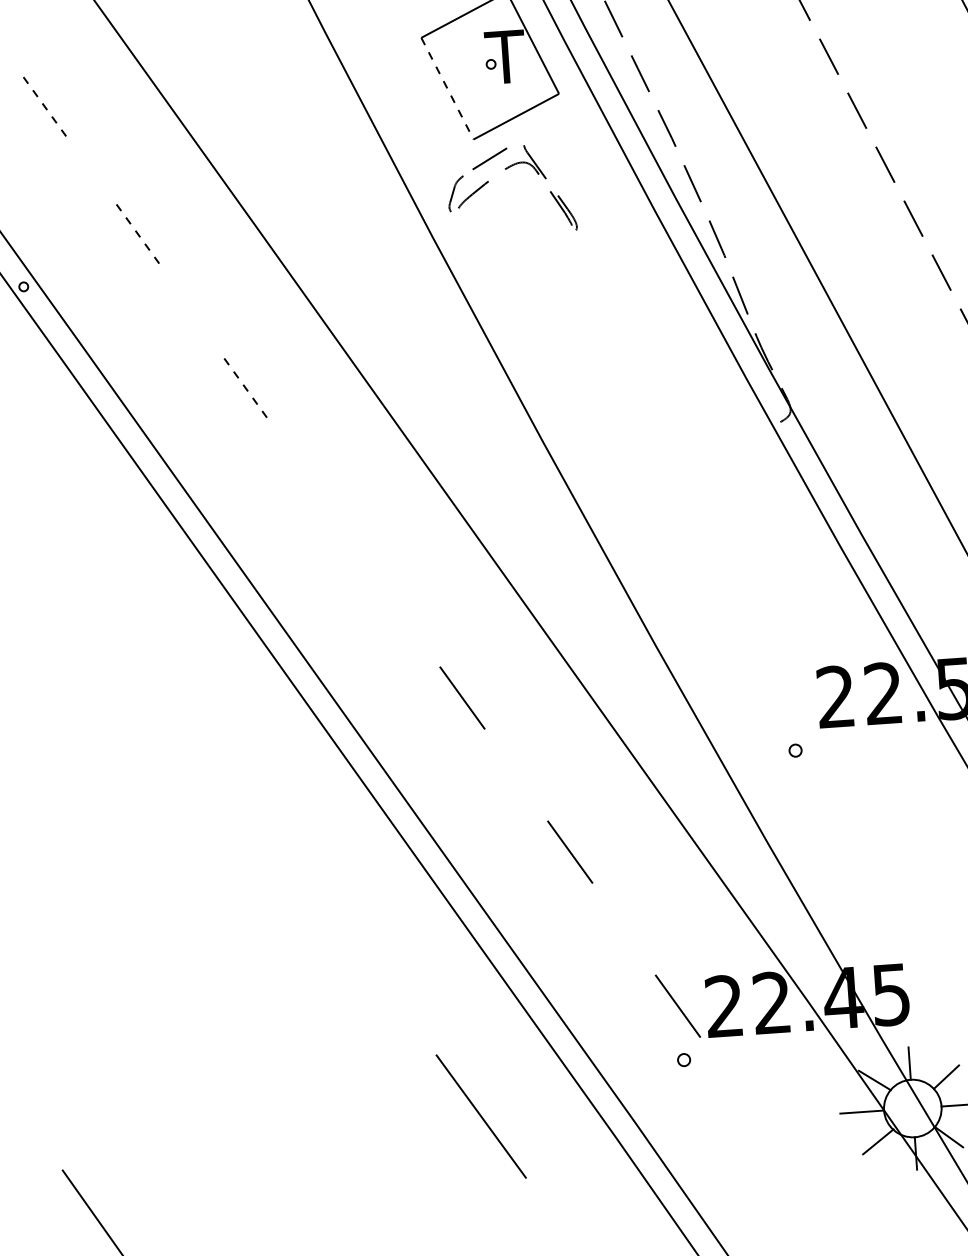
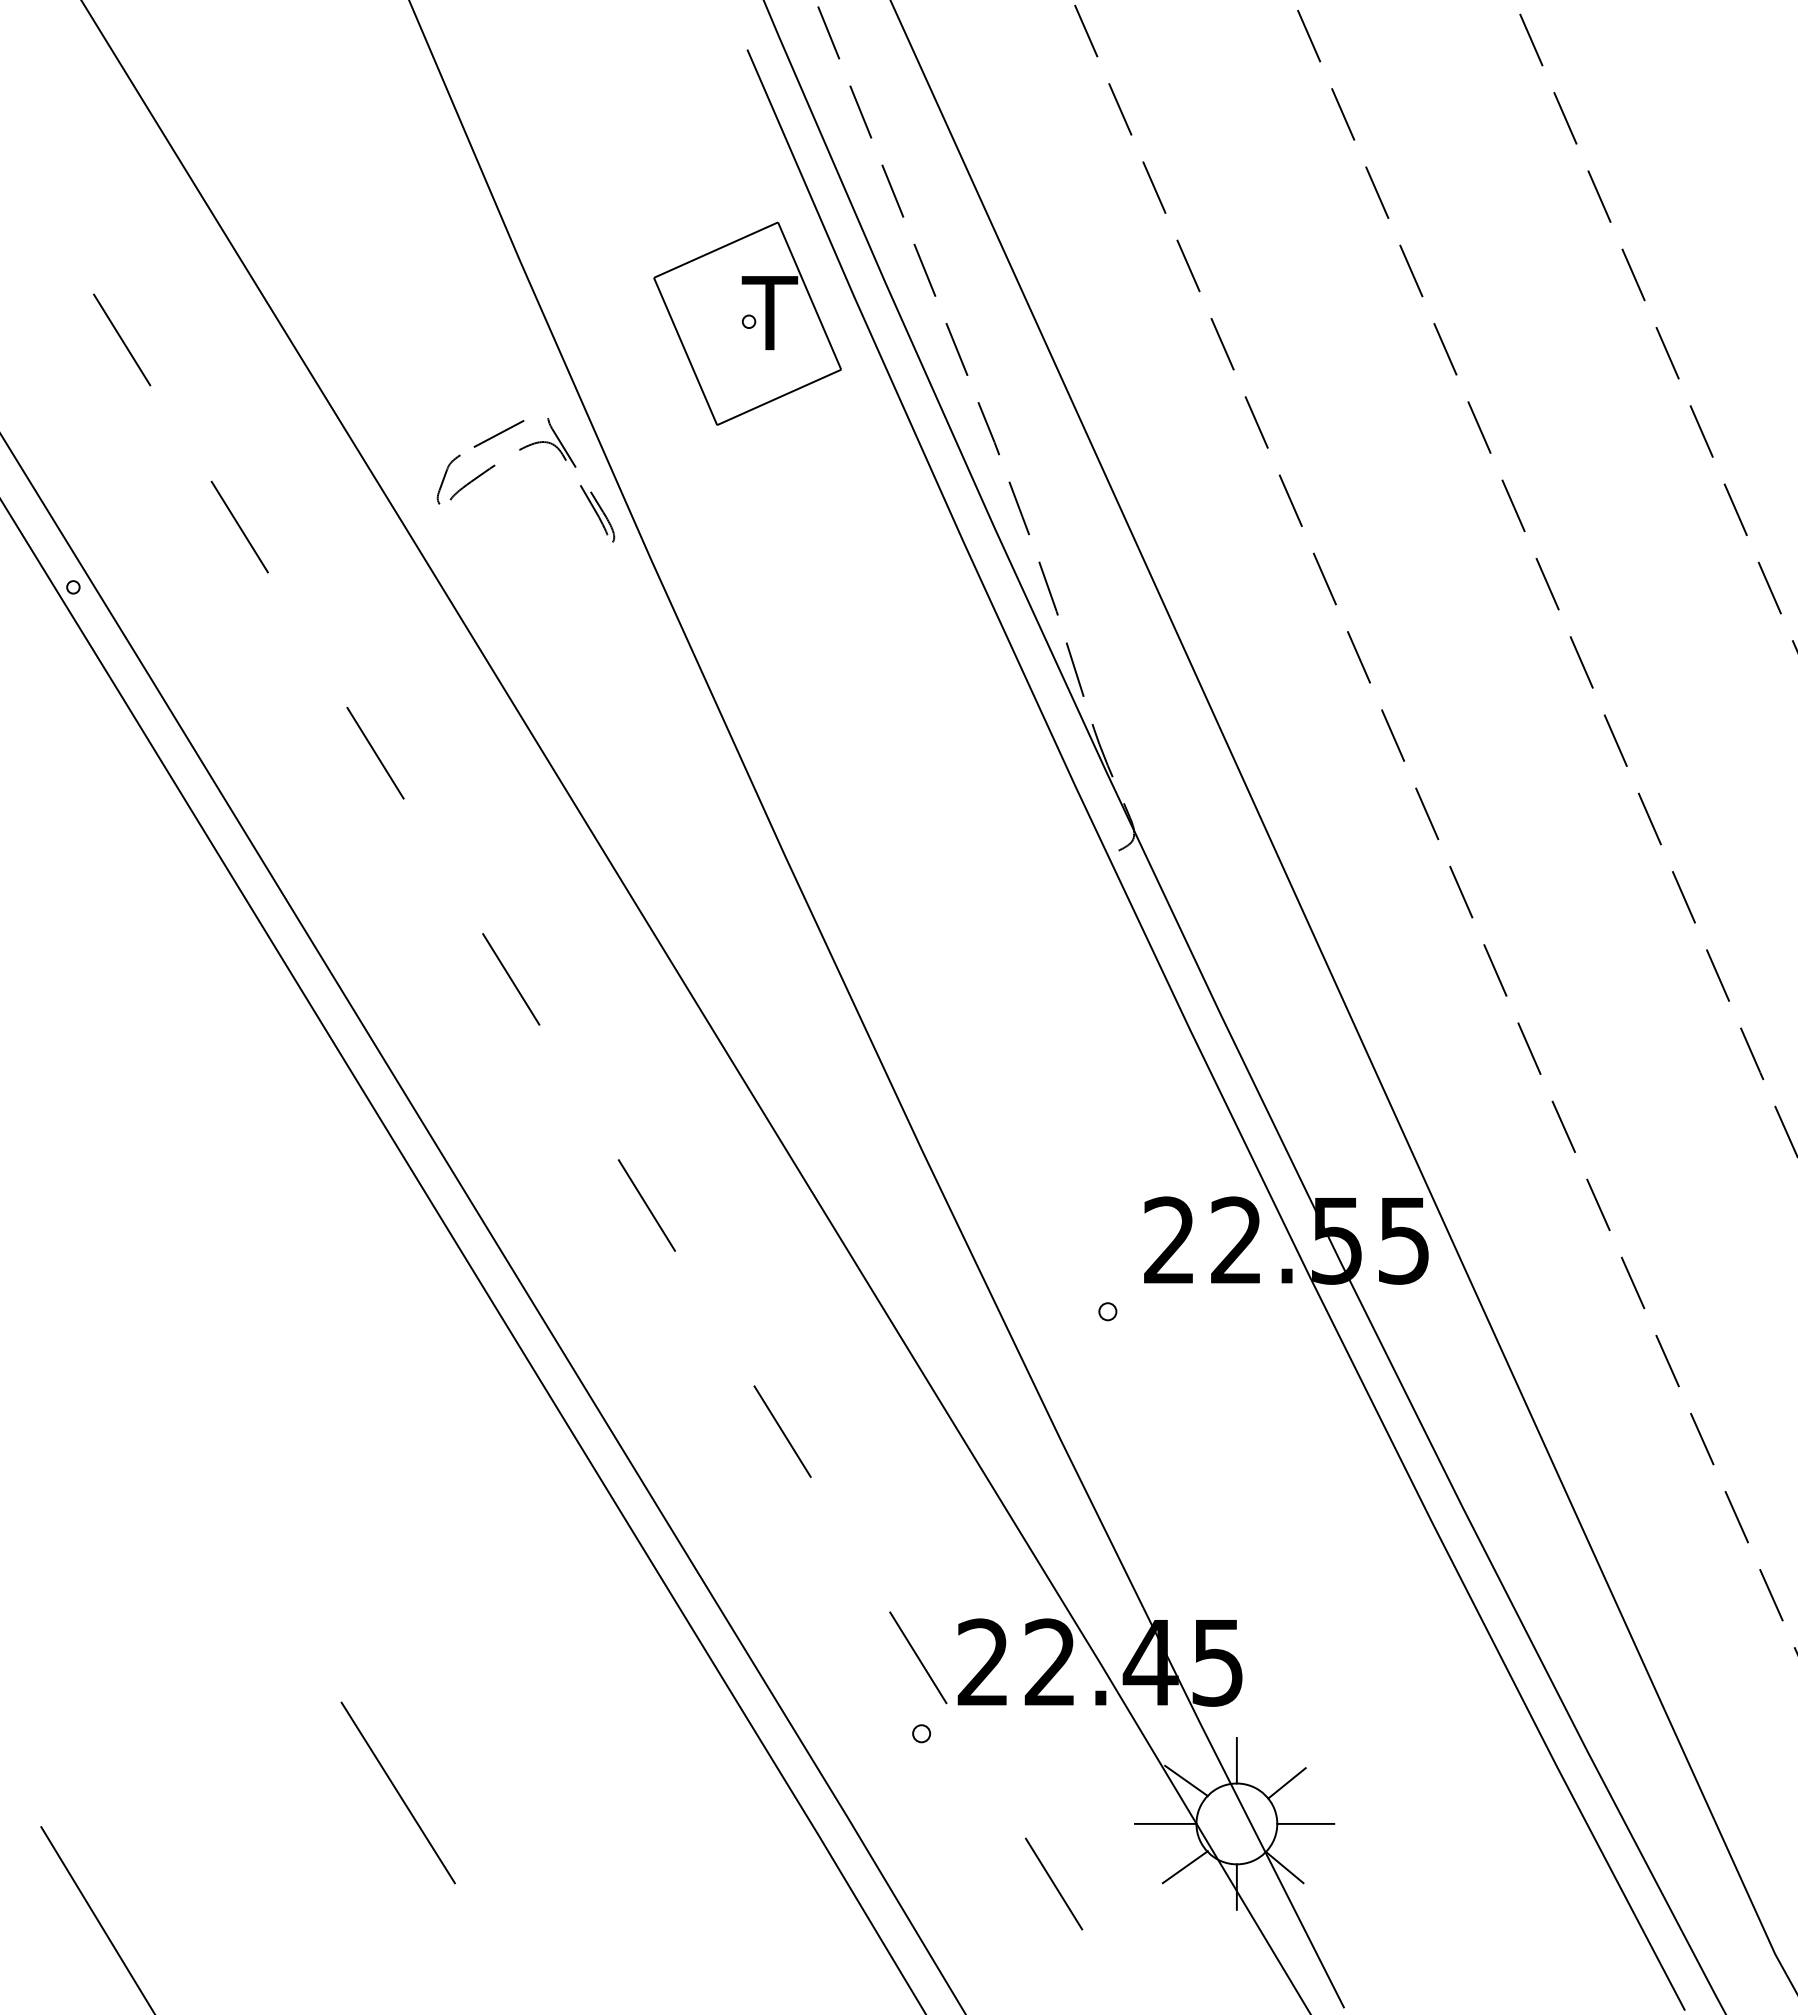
line: (447, 88) -> (685, 351), dashed -> solid
line: (46, 108) -> (122, 340), dashed -> solid
part: (505, 169) -> (520, 450), moved
line: (139, 235) -> (240, 527), dashed -> solid
line: (246, 390) -> (375, 753), dashed -> solid
line: (354, 544) -> (511, 979), added
line: (480, 1116) -> (397, 1792), moved
line: (785, 1160) -> (1053, 1883), added

